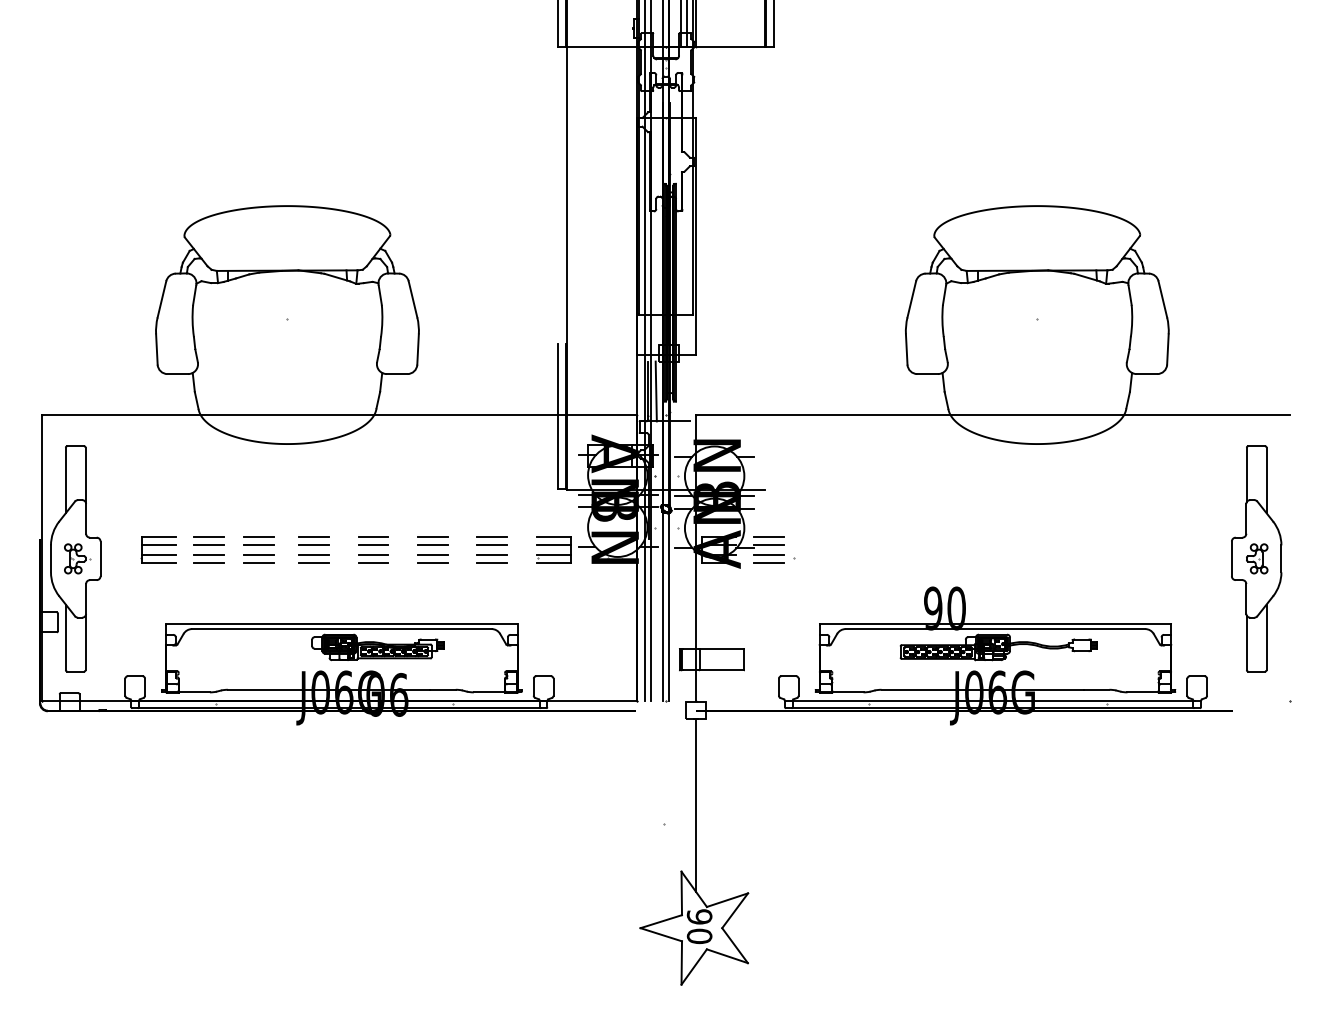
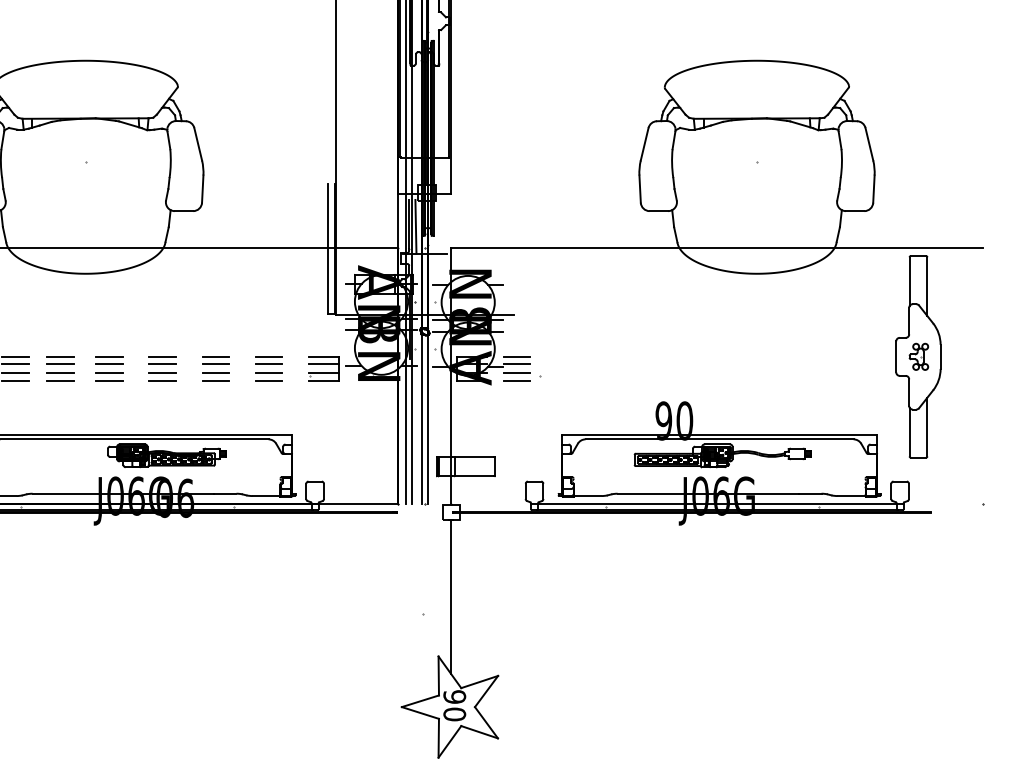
part: (1256, 558) -> (918, 356), moved

